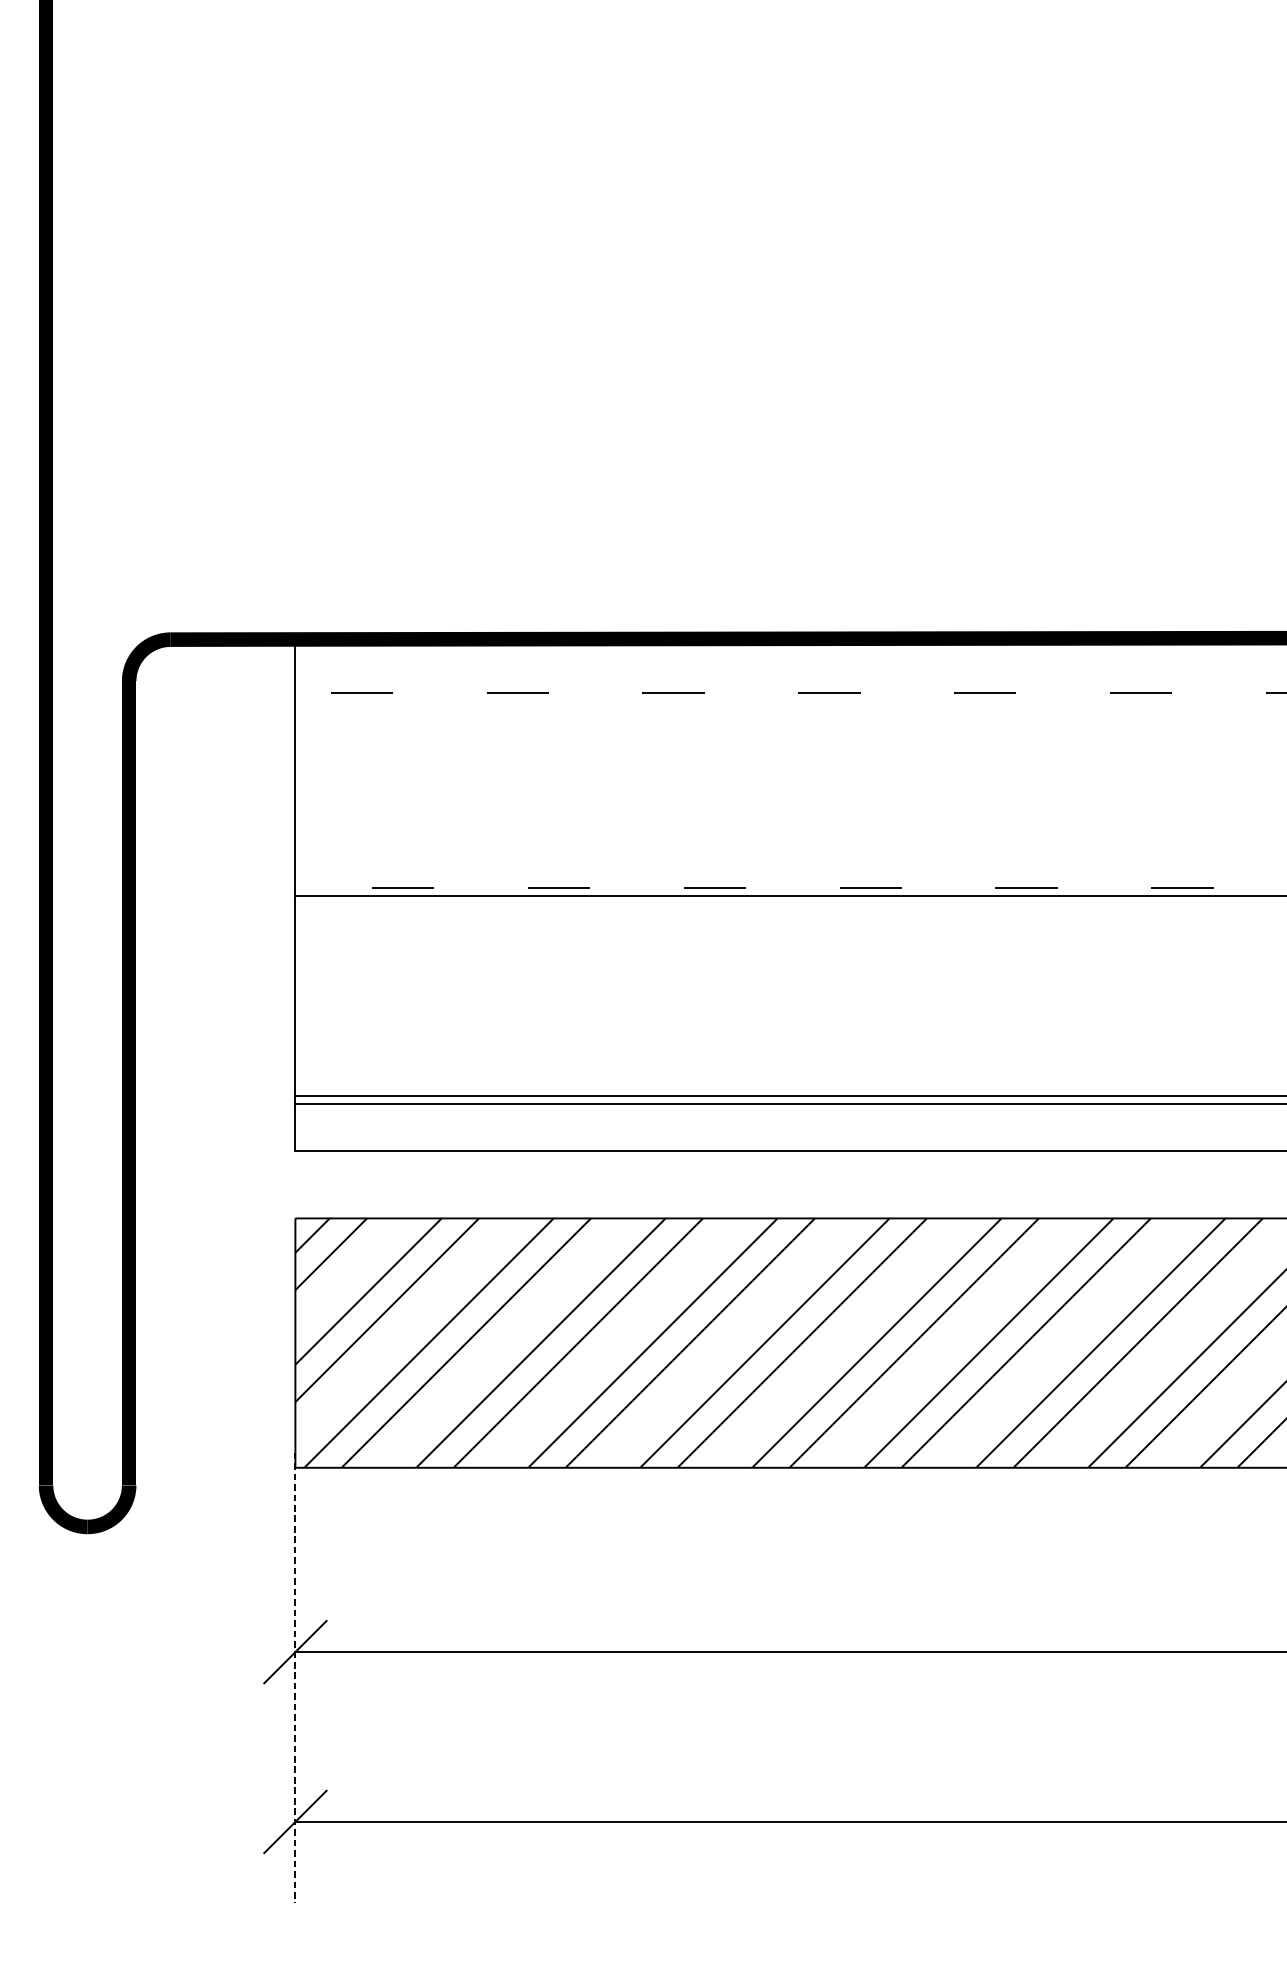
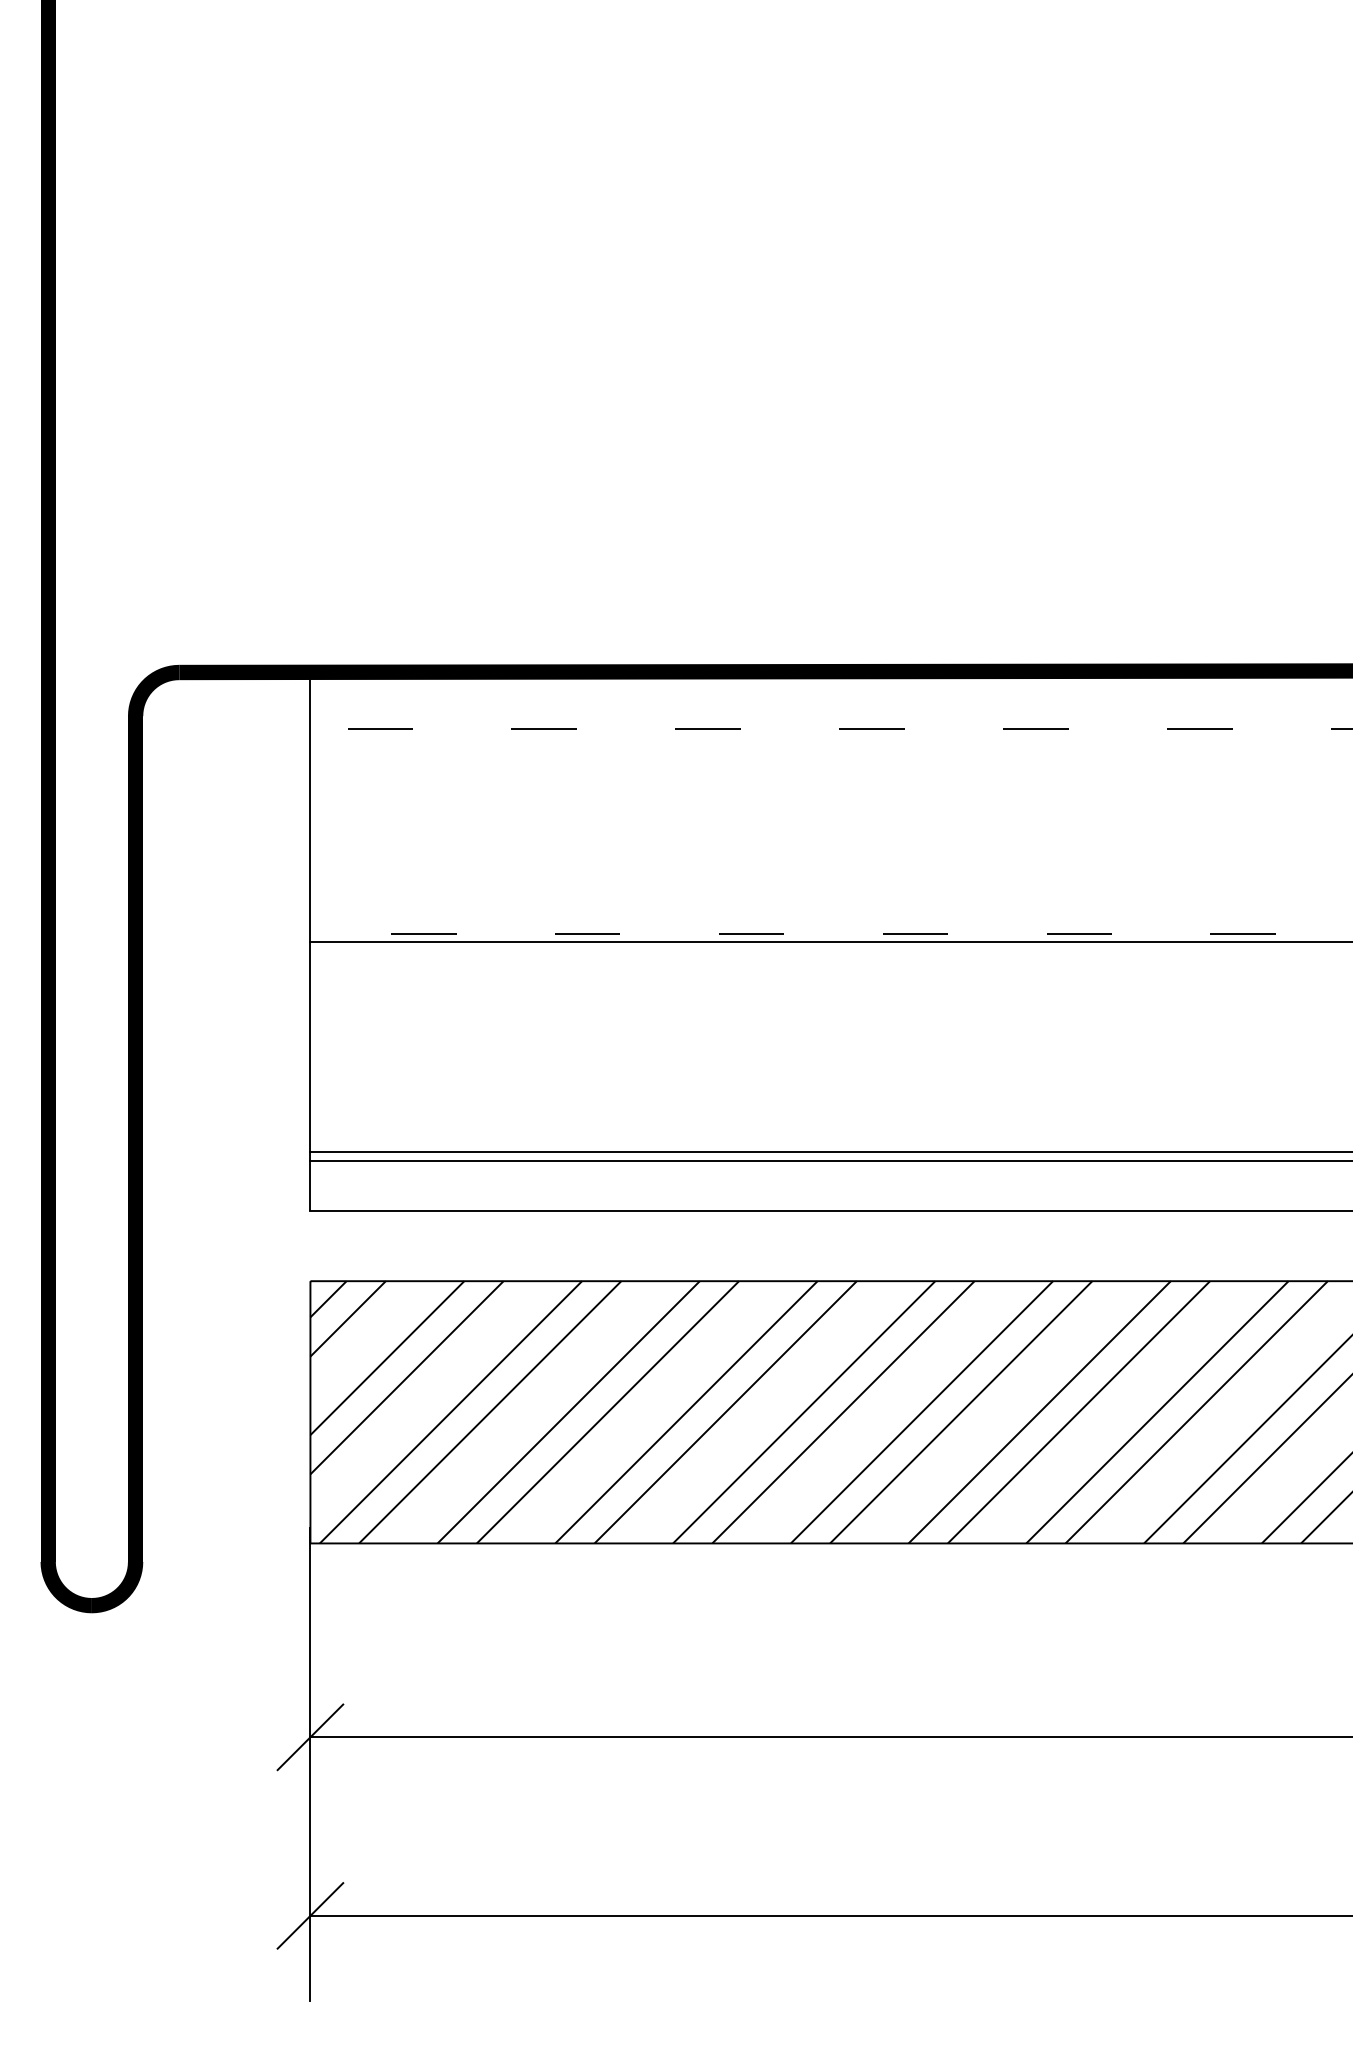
line: (295, 1678) -> (310, 1764), dashed -> solid

